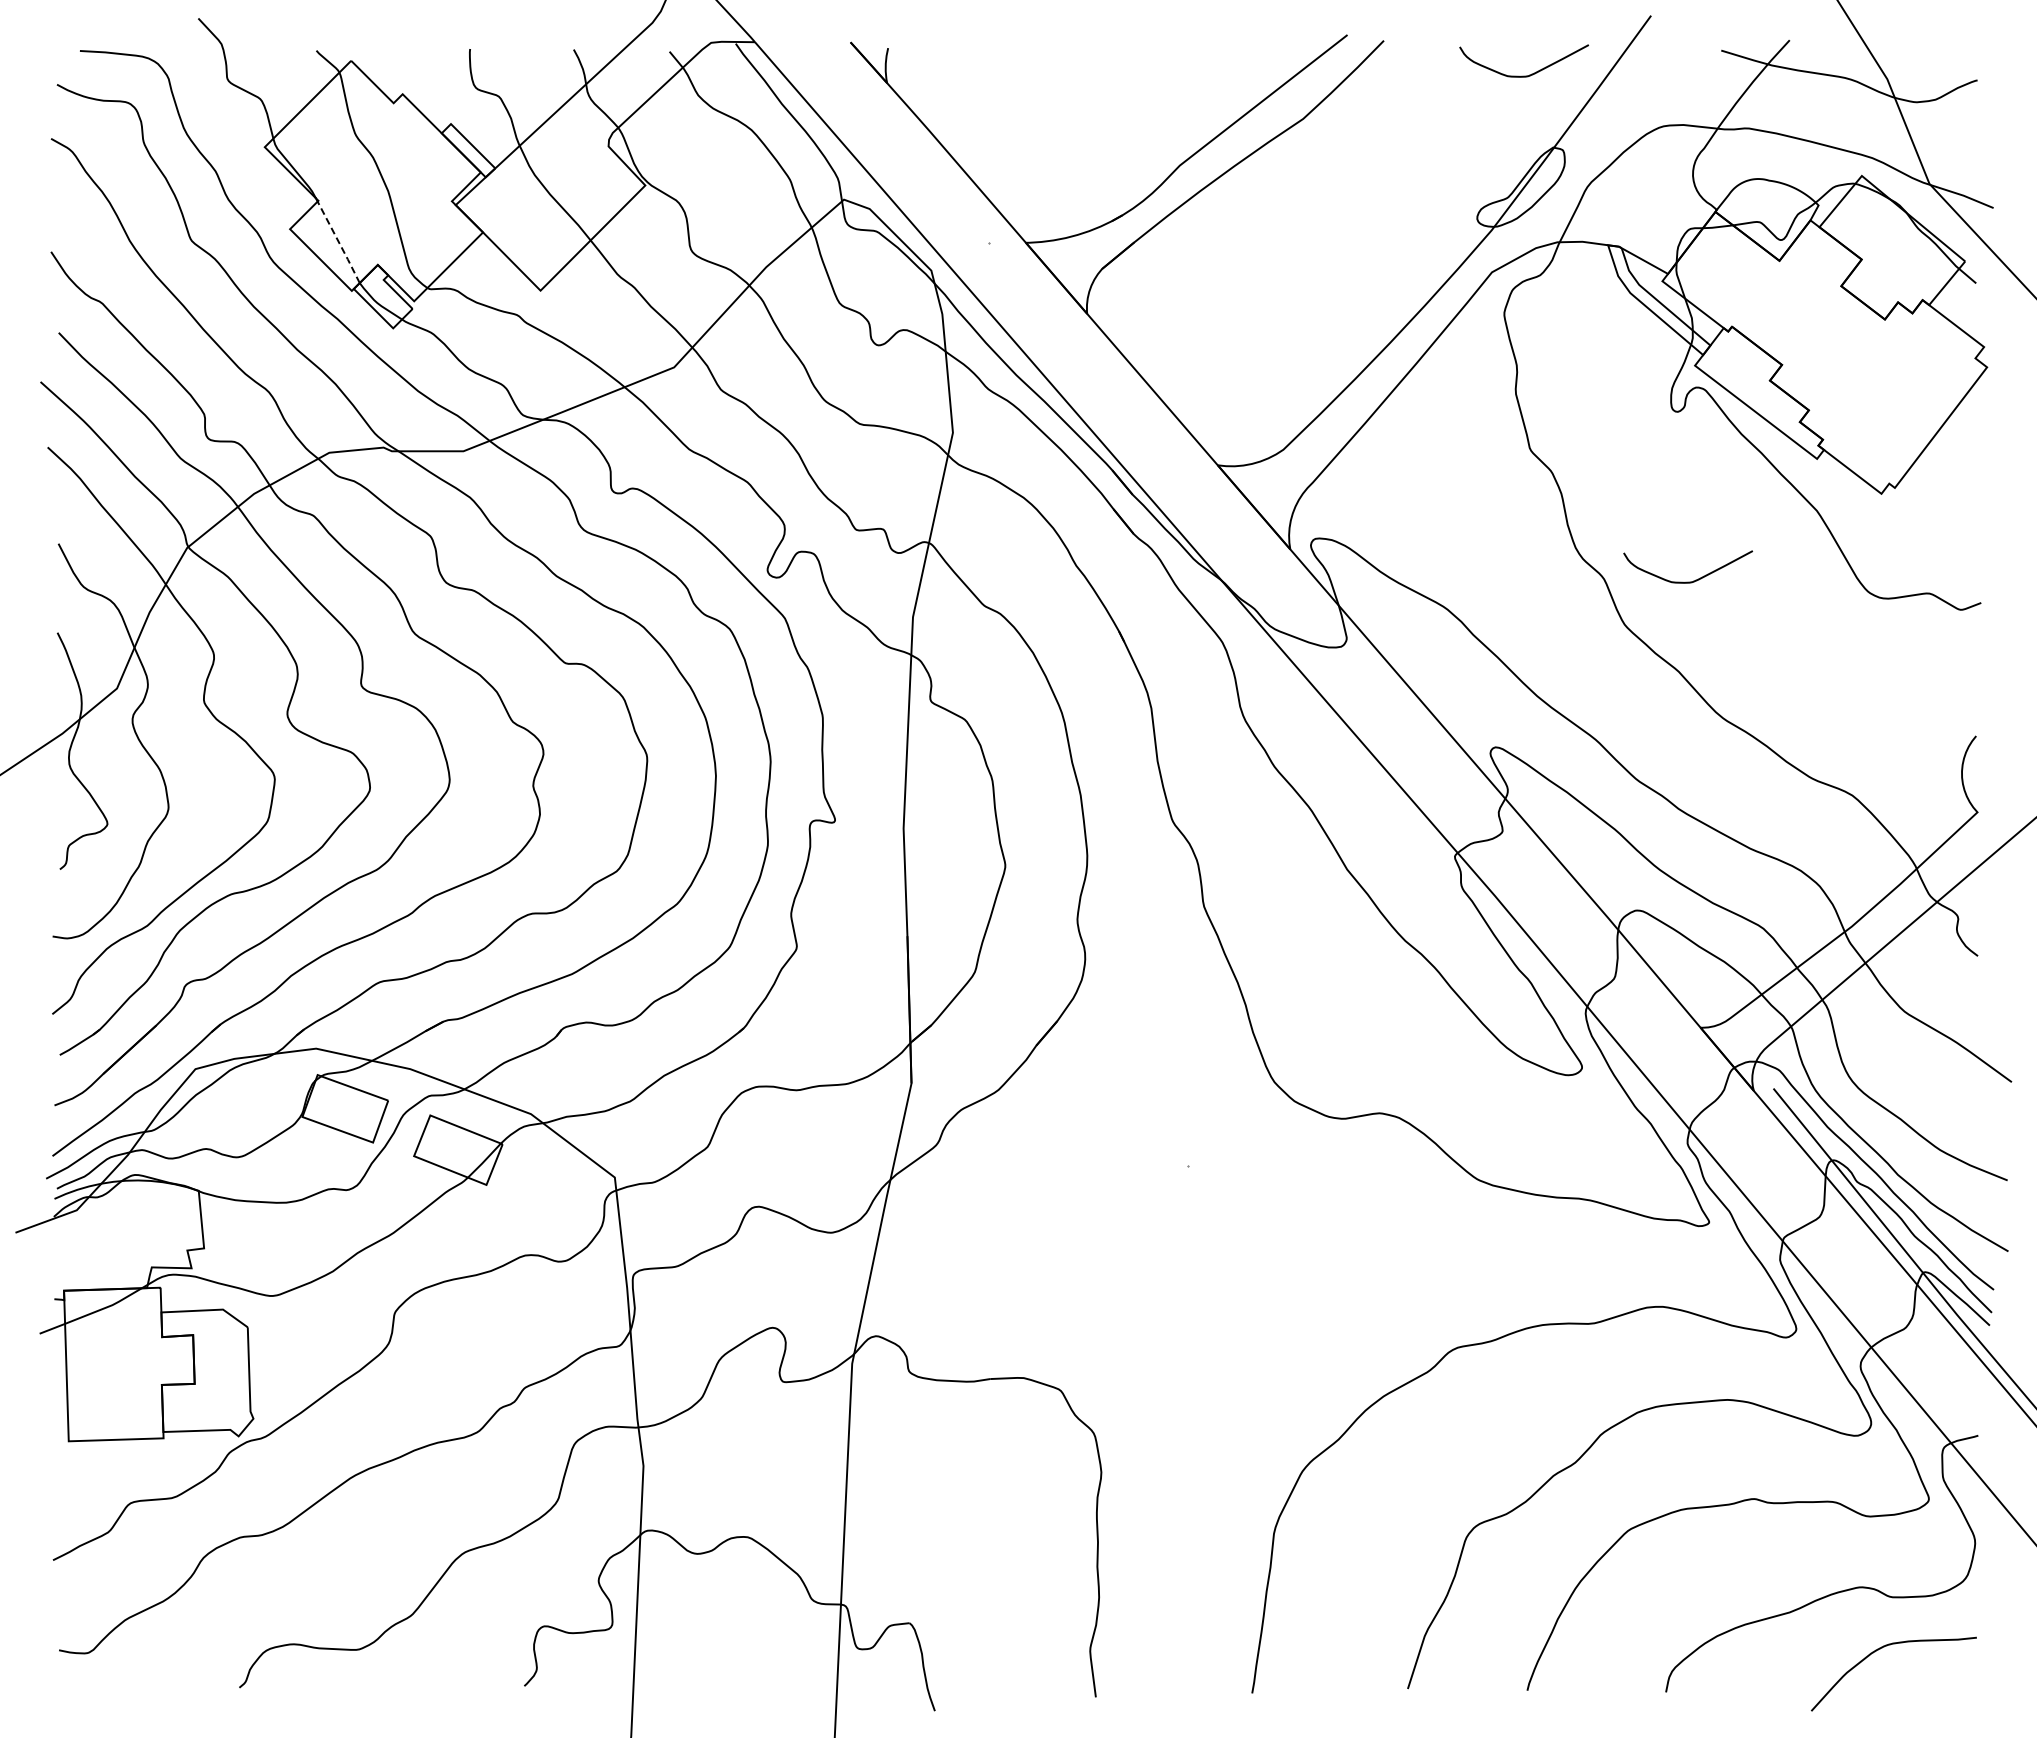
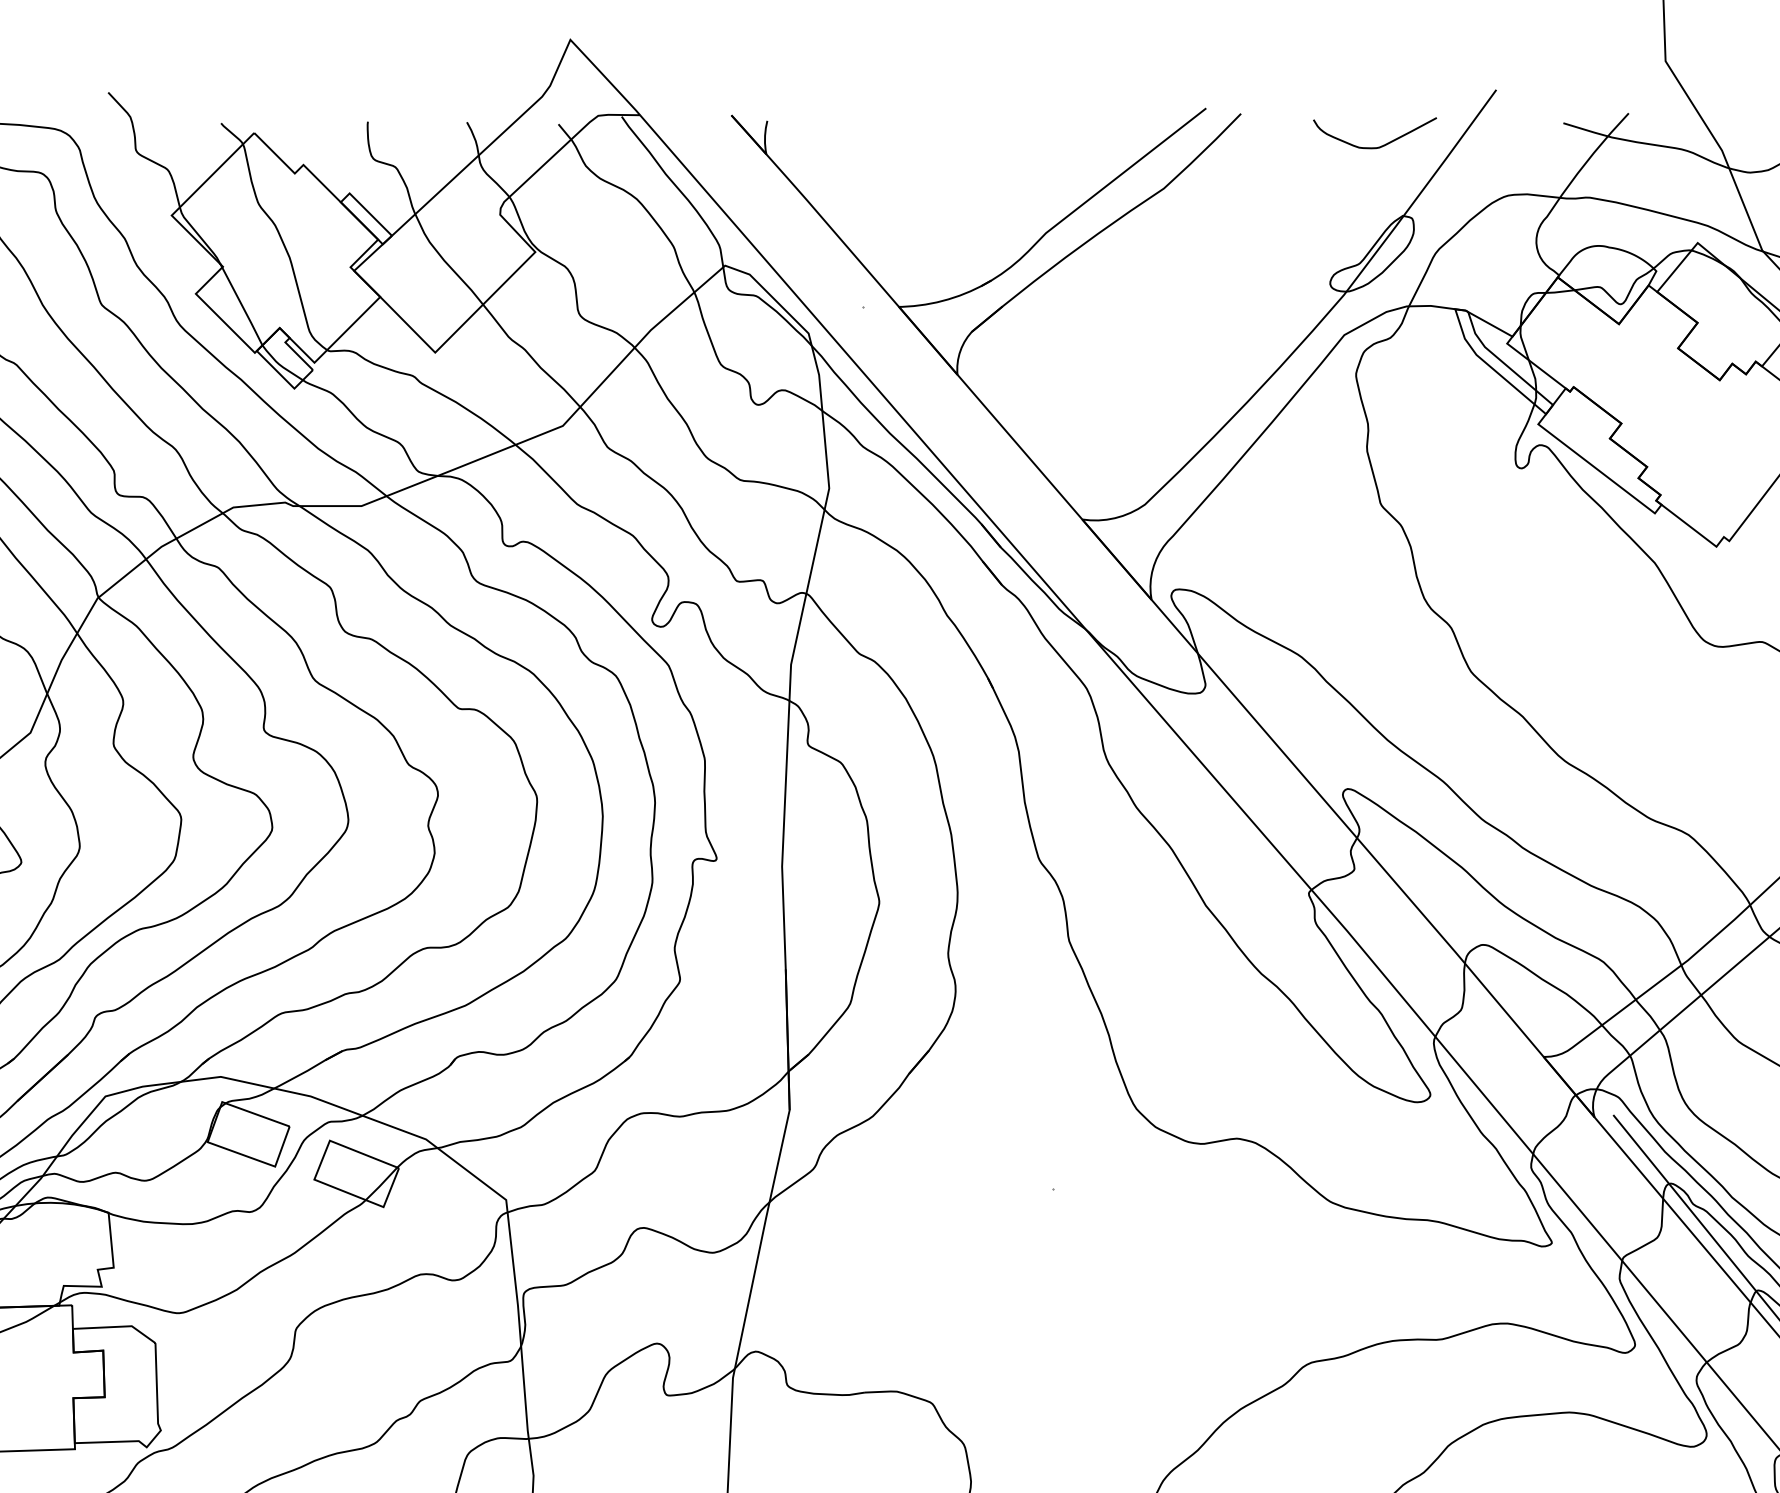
line: (339, 242) -> (243, 306), dashed -> solid
curve: (1687, 581) -> (1531, 630), removed

